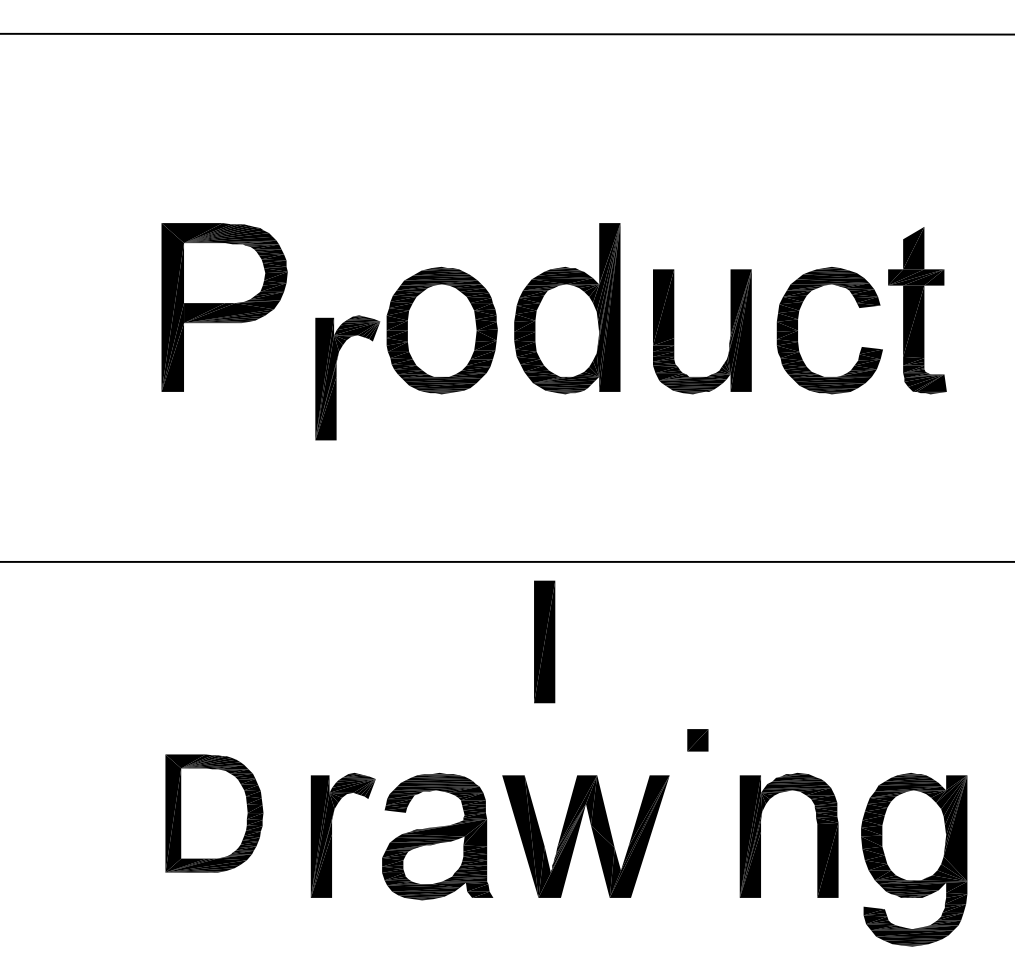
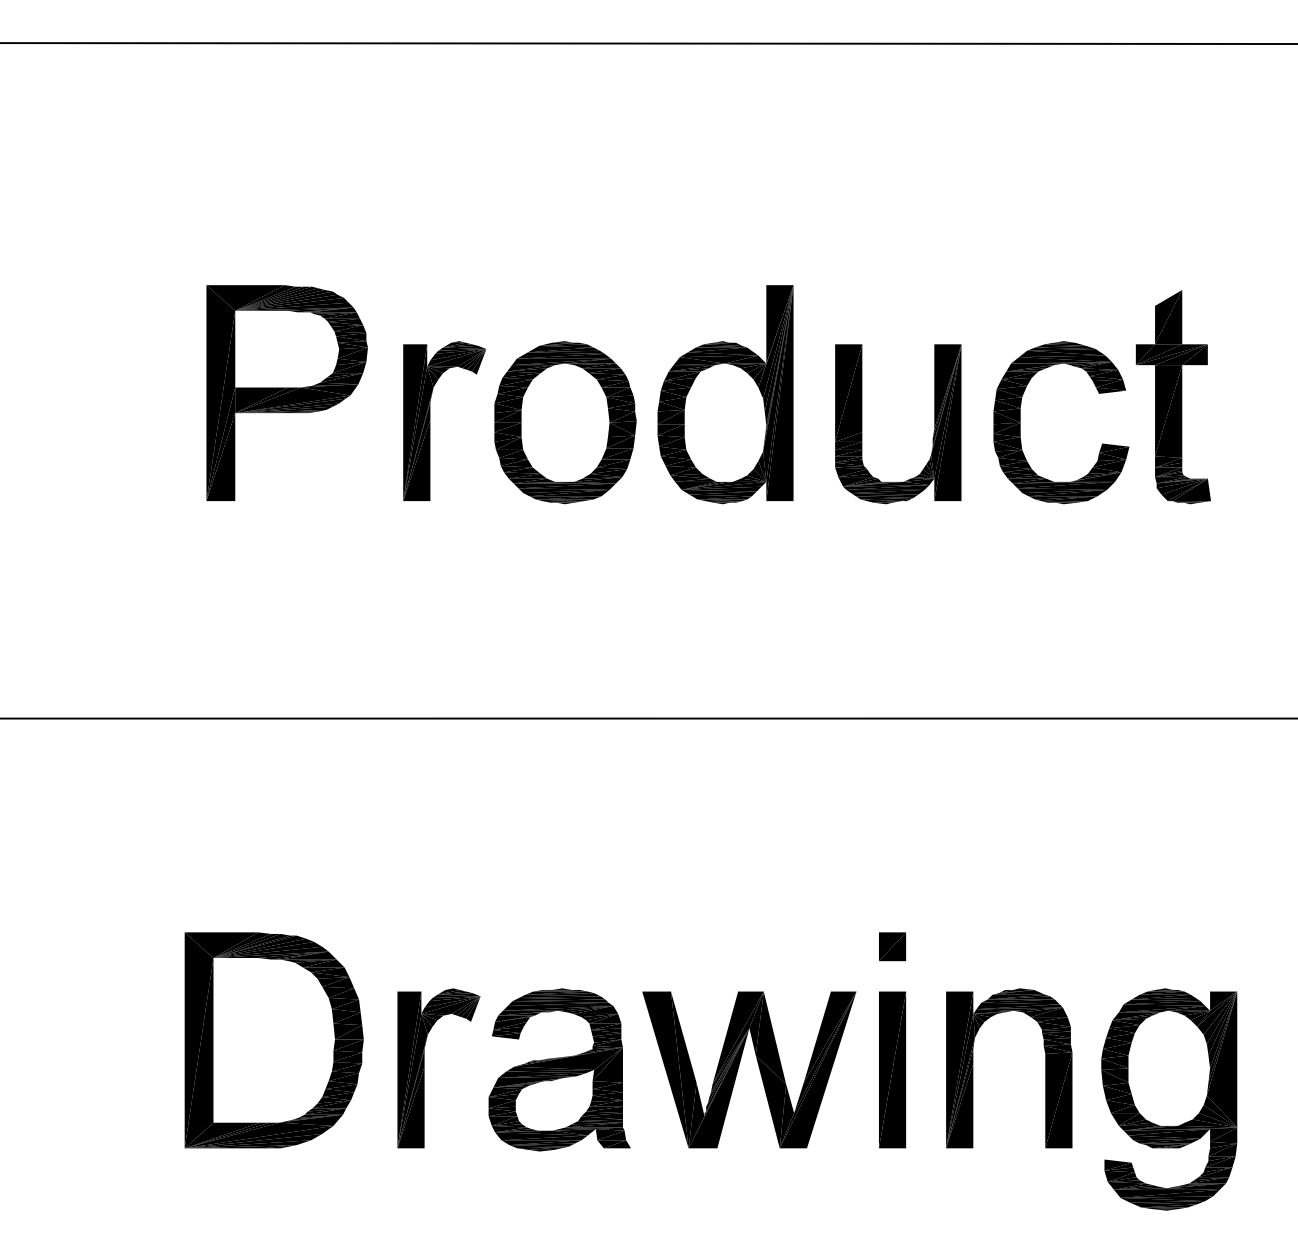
part: (336, 377) -> (430, 420), moved
part: (544, 641) -> (892, 1069), moved
part: (213, 813) -> (273, 1040), size x1.43

